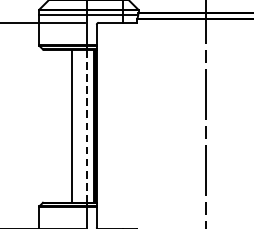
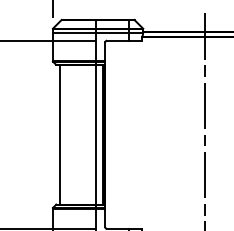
line: (72, 125) -> (60, 134), moved
line: (87, 125) -> (96, 134), dashed -> solid

